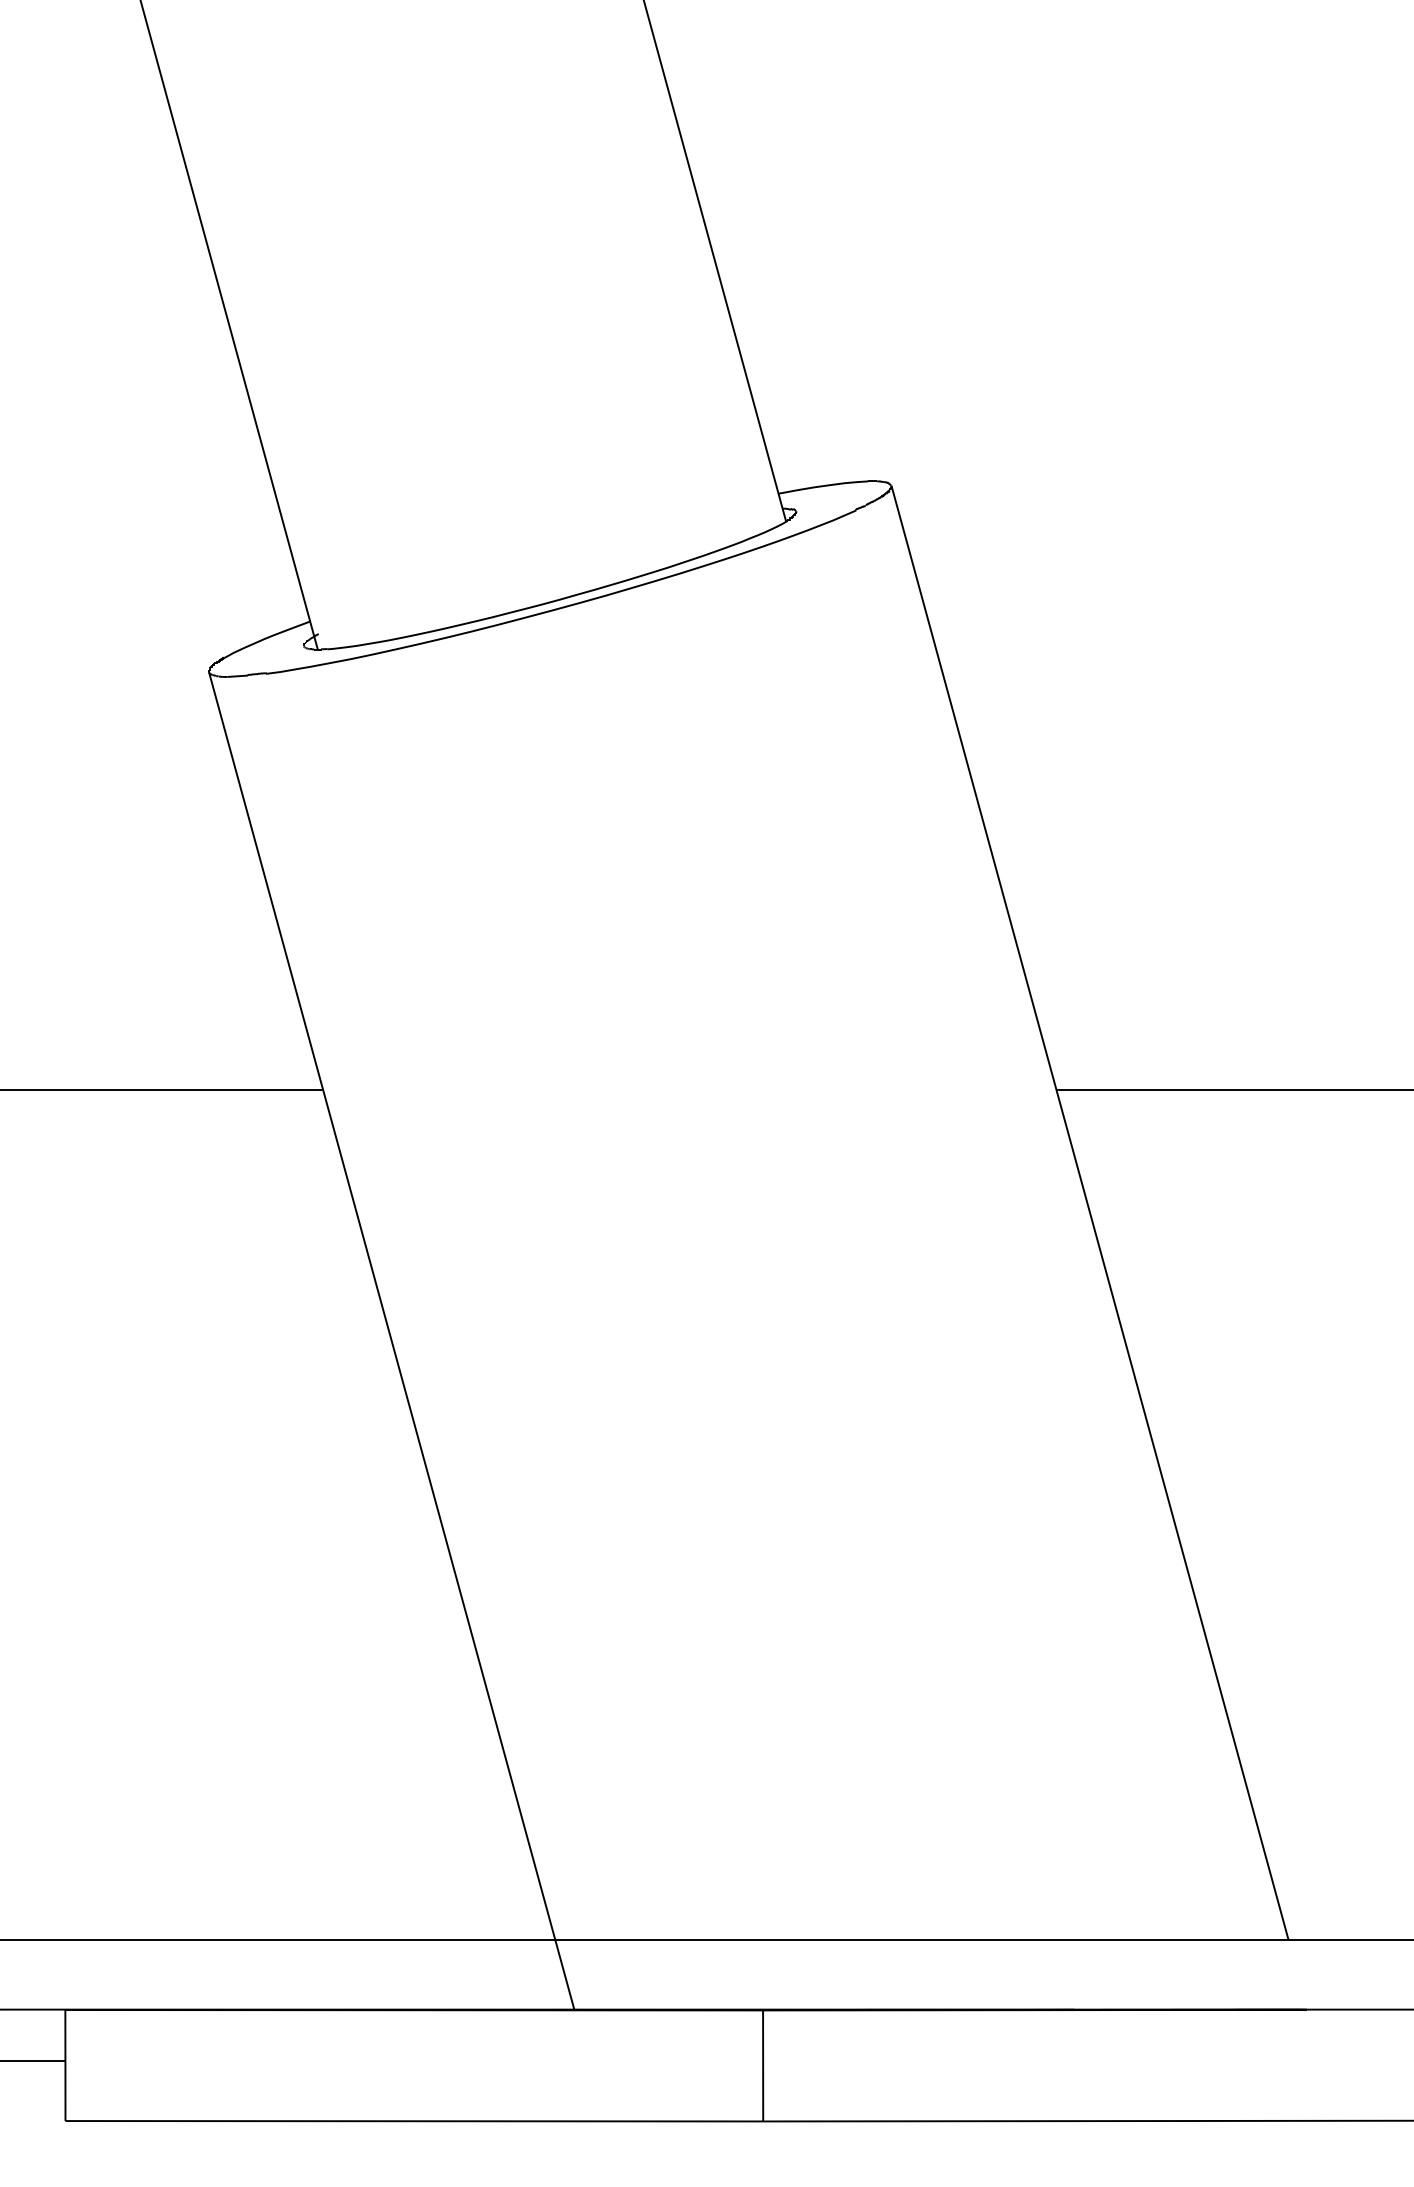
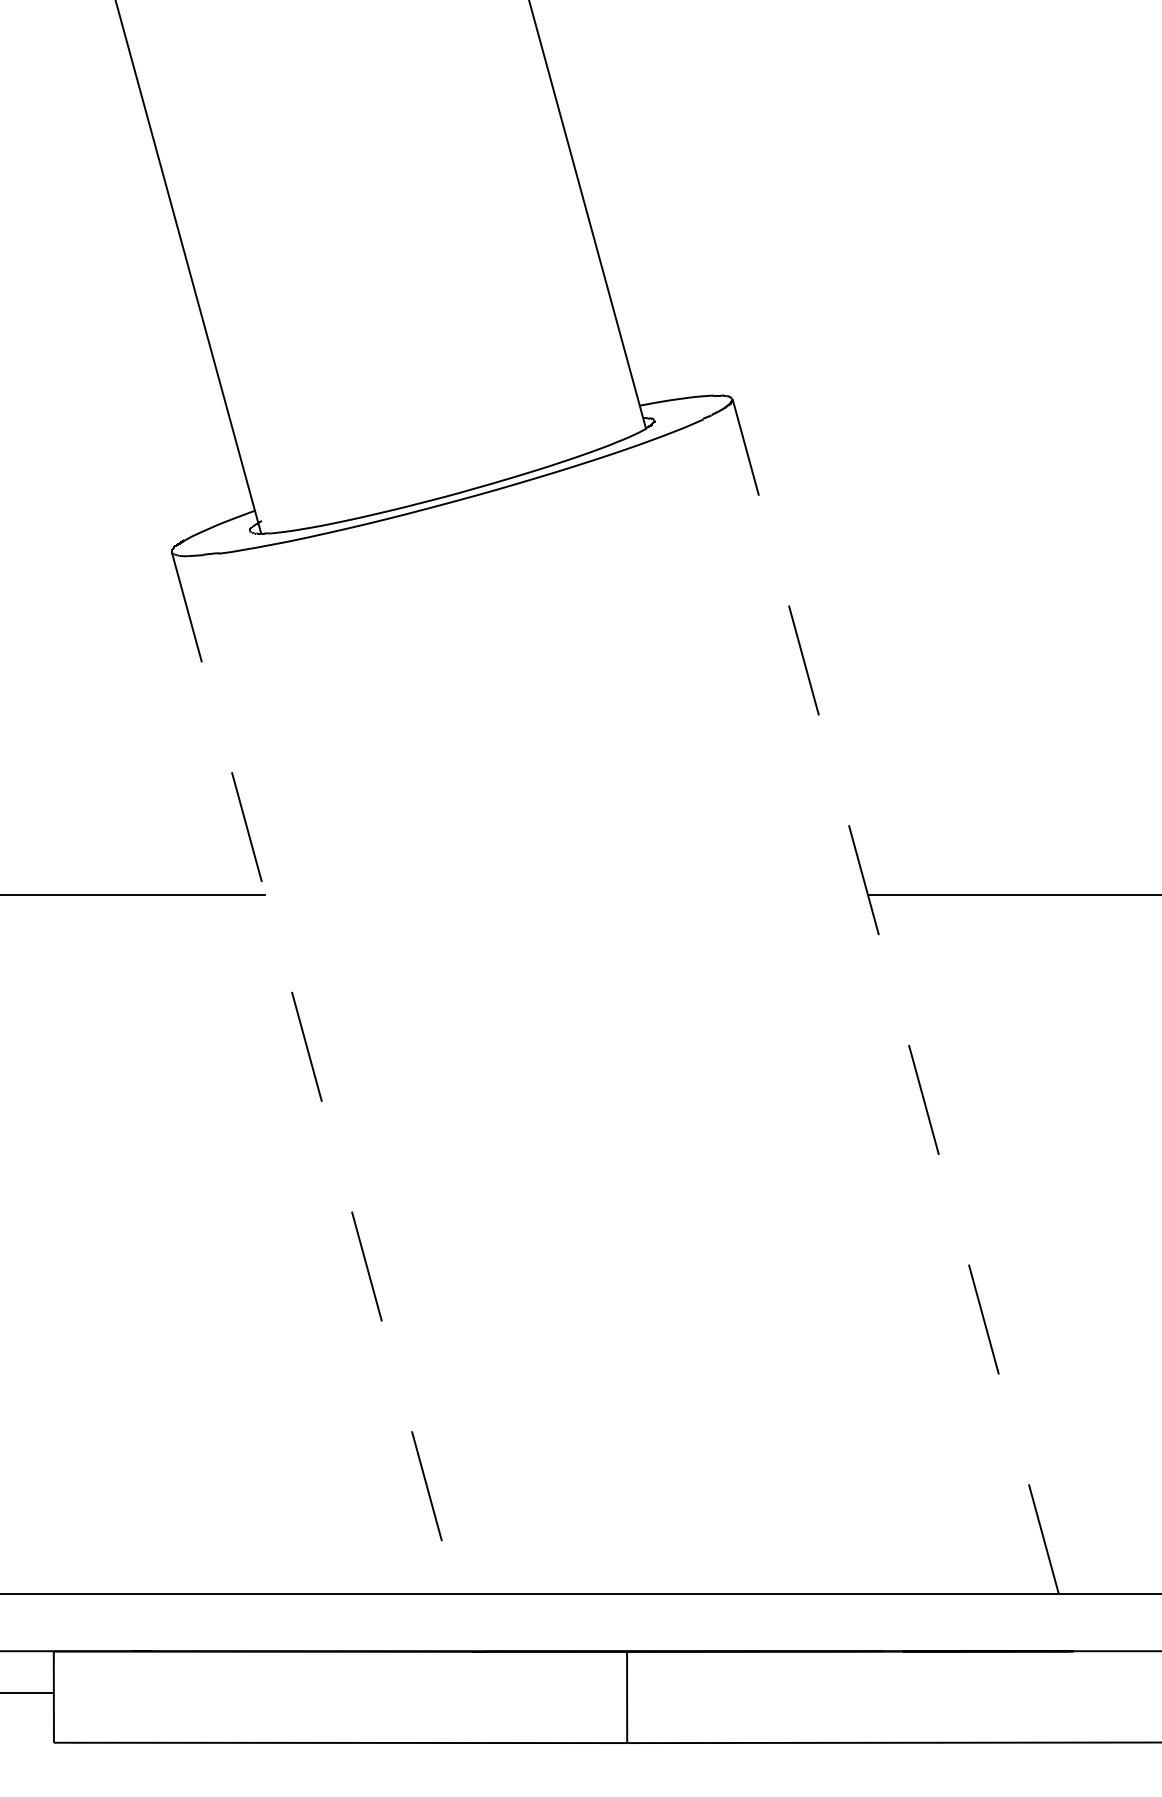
line: (1089, 1212) -> (895, 996), solid -> dashed
line: (391, 1341) -> (321, 1102), solid -> dashed

